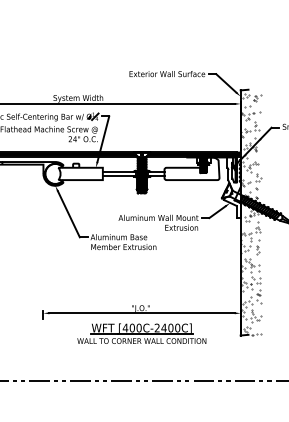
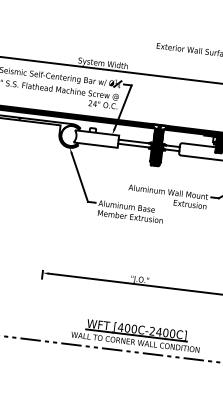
part: (141, 333) -> (136, 334), moved

